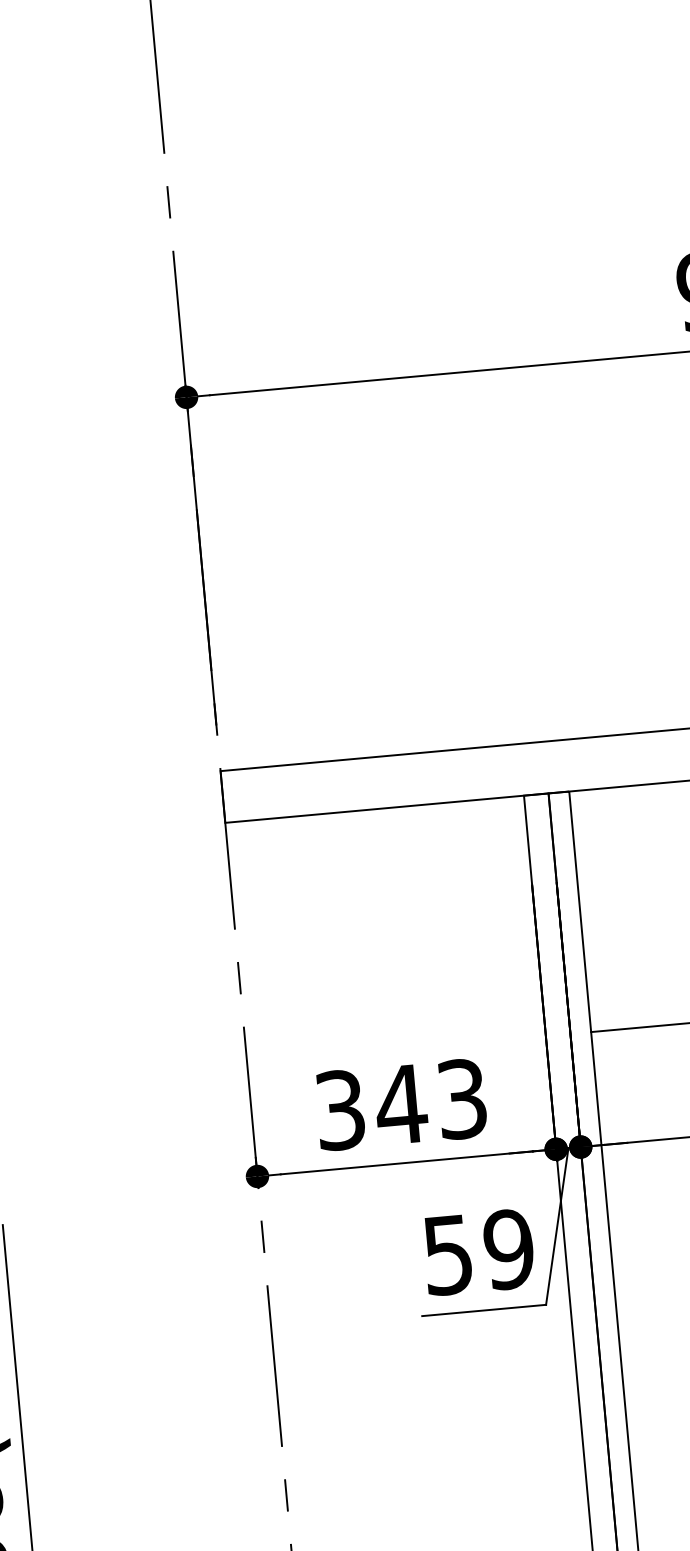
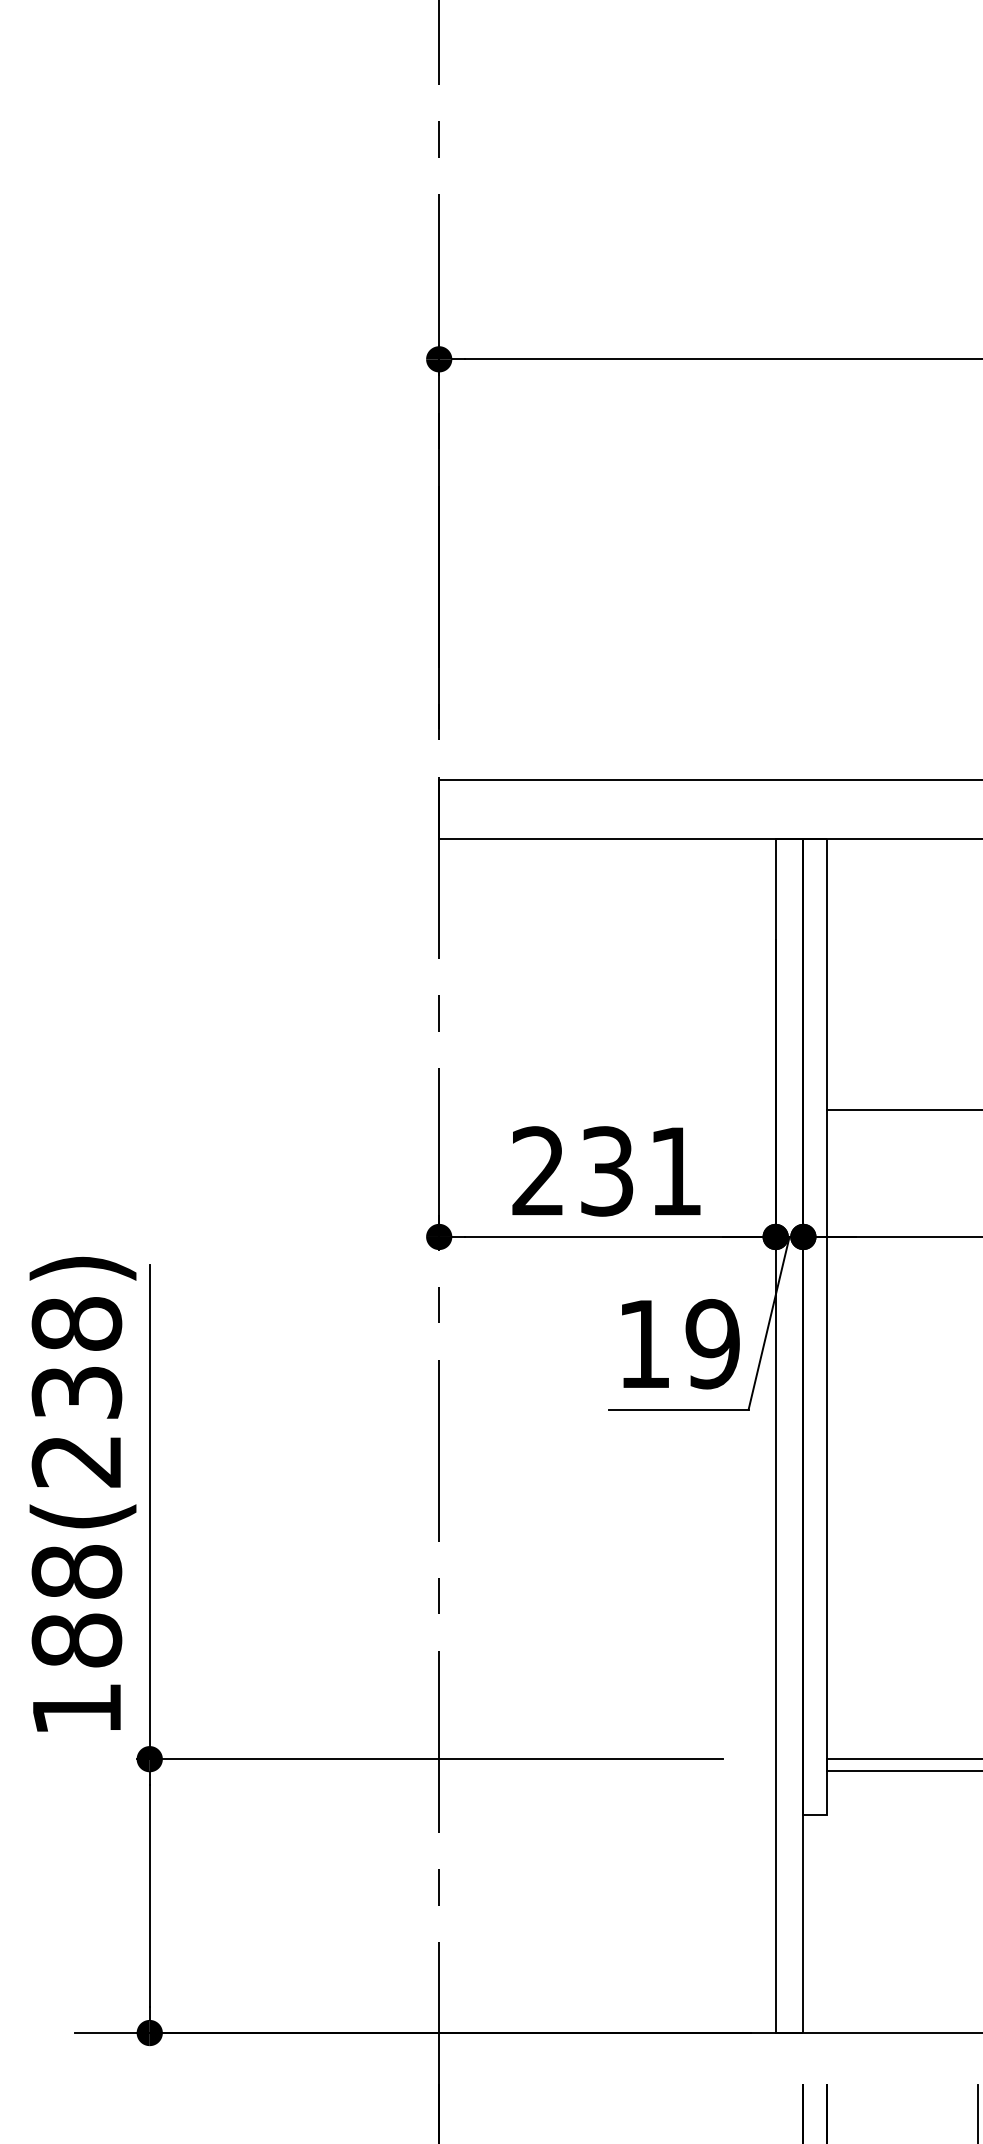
text: (400, 1104) -> (606, 1171), 343 -> 231
text: (447, 1255) -> (643, 1344), 59 -> 19

